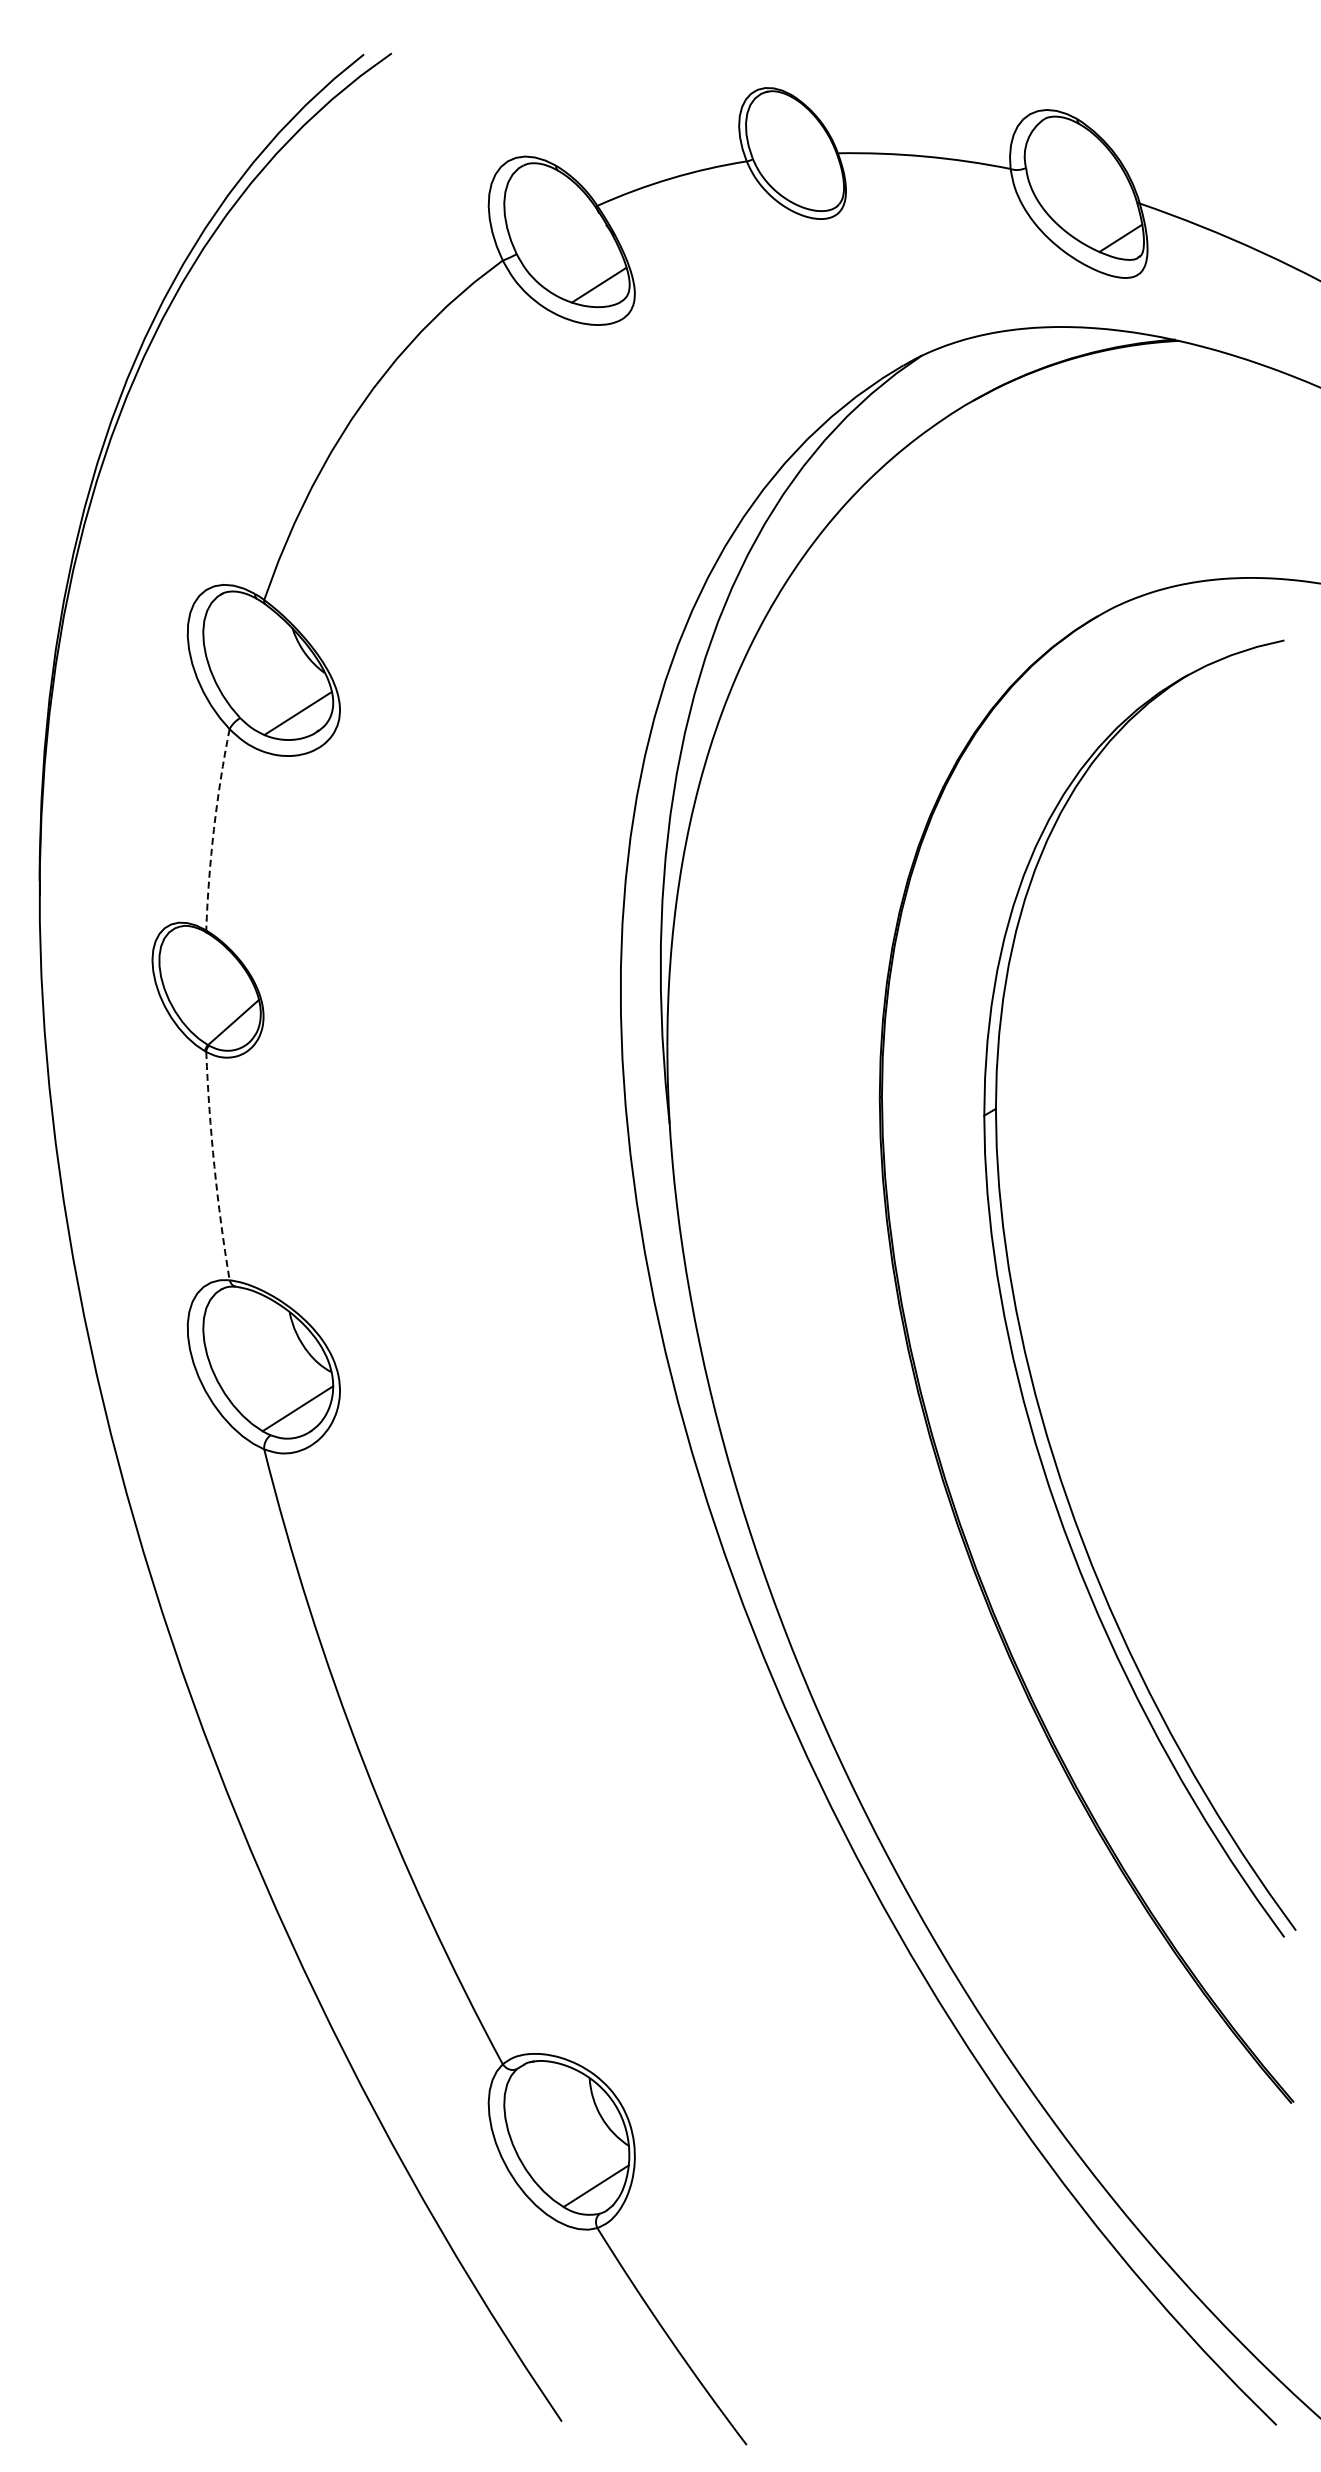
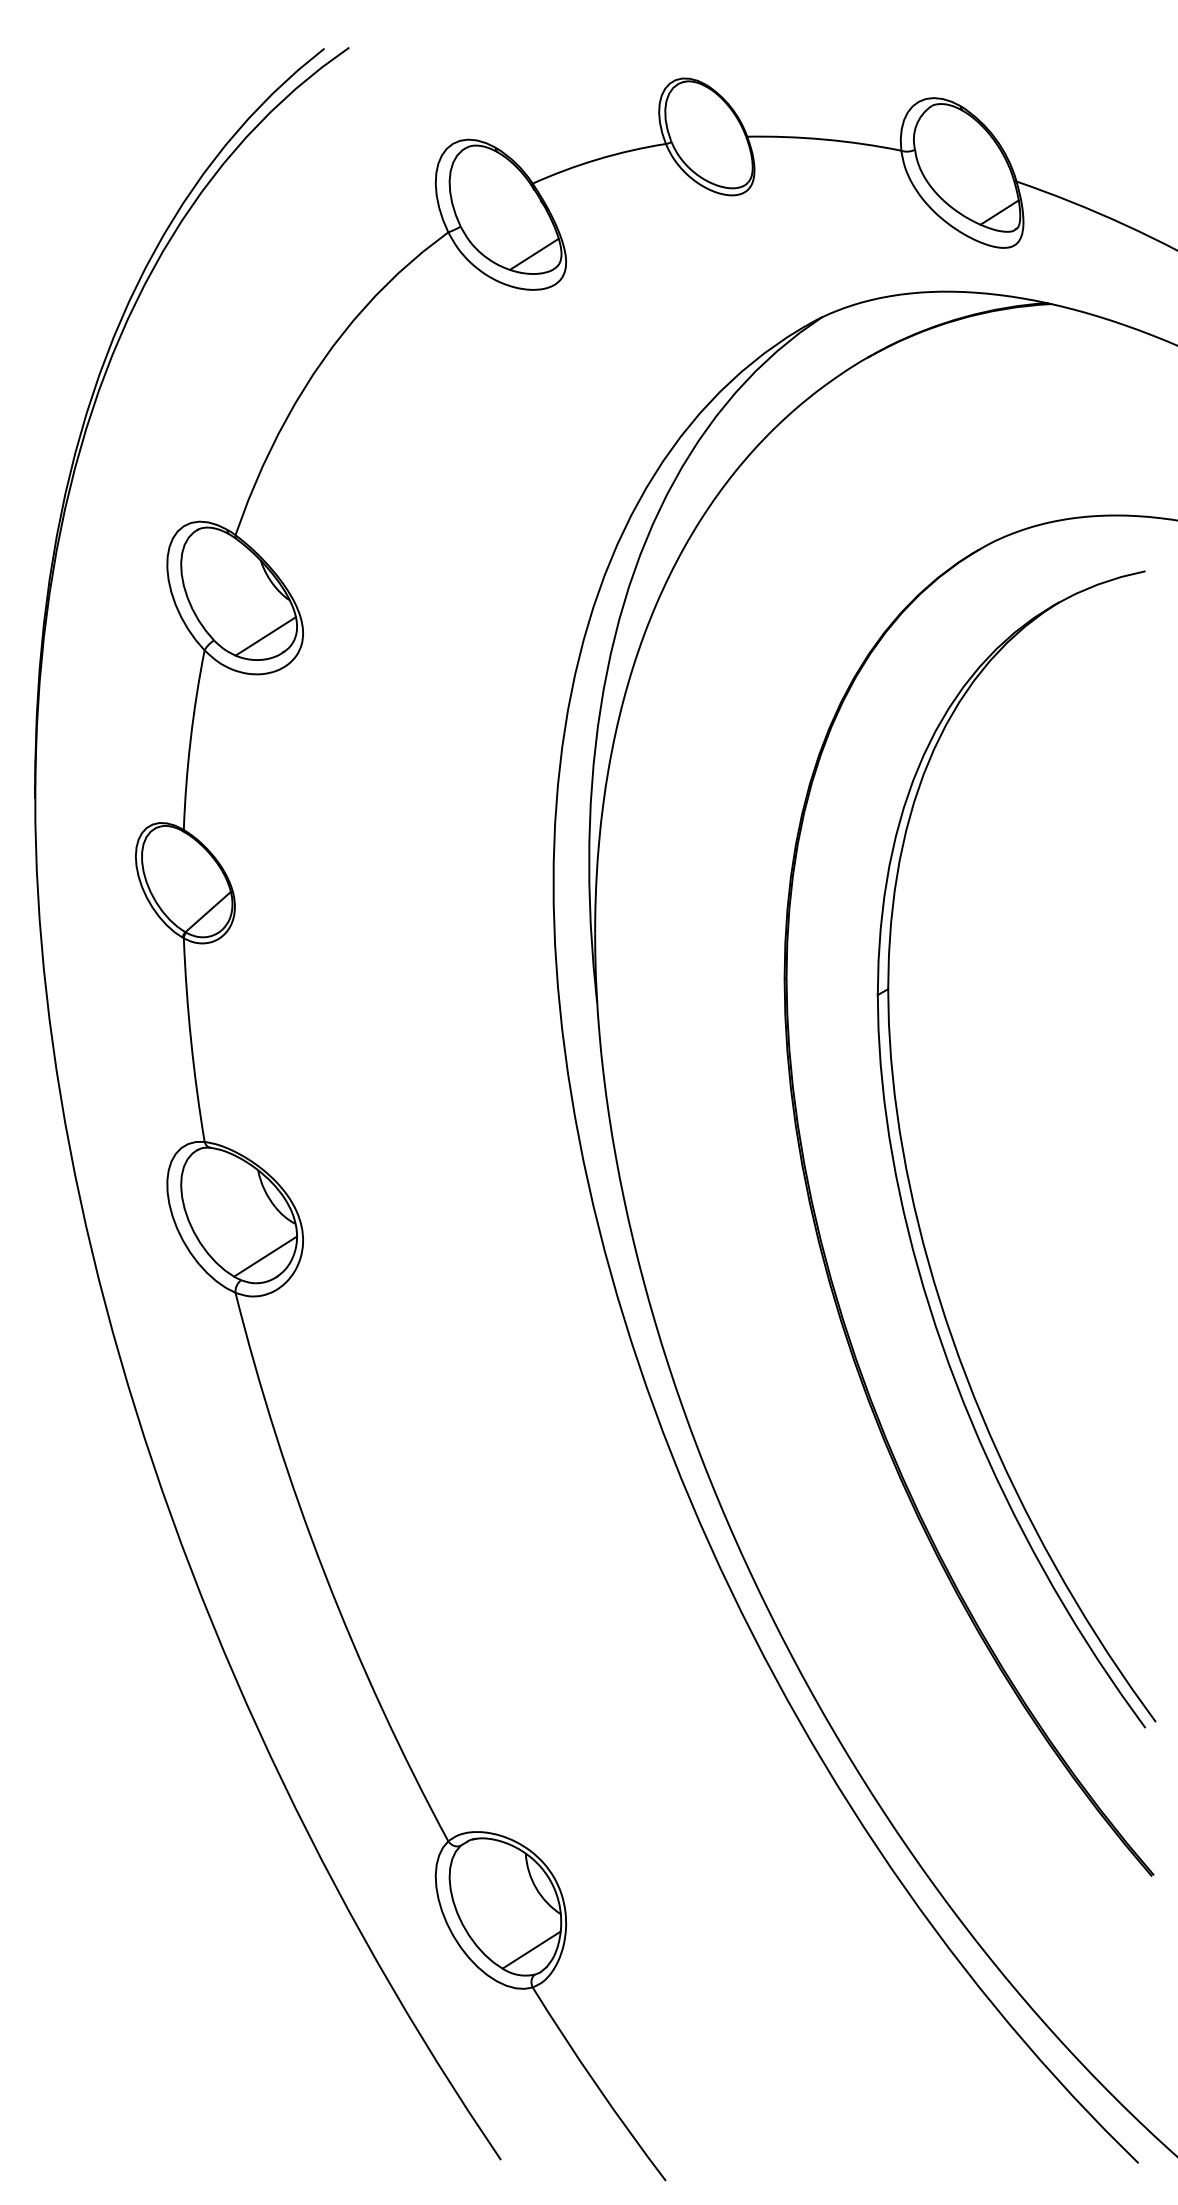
arc: (213, 829) -> (190, 739), dashed -> solid
arc: (214, 1166) -> (191, 1040), dashed -> solid

